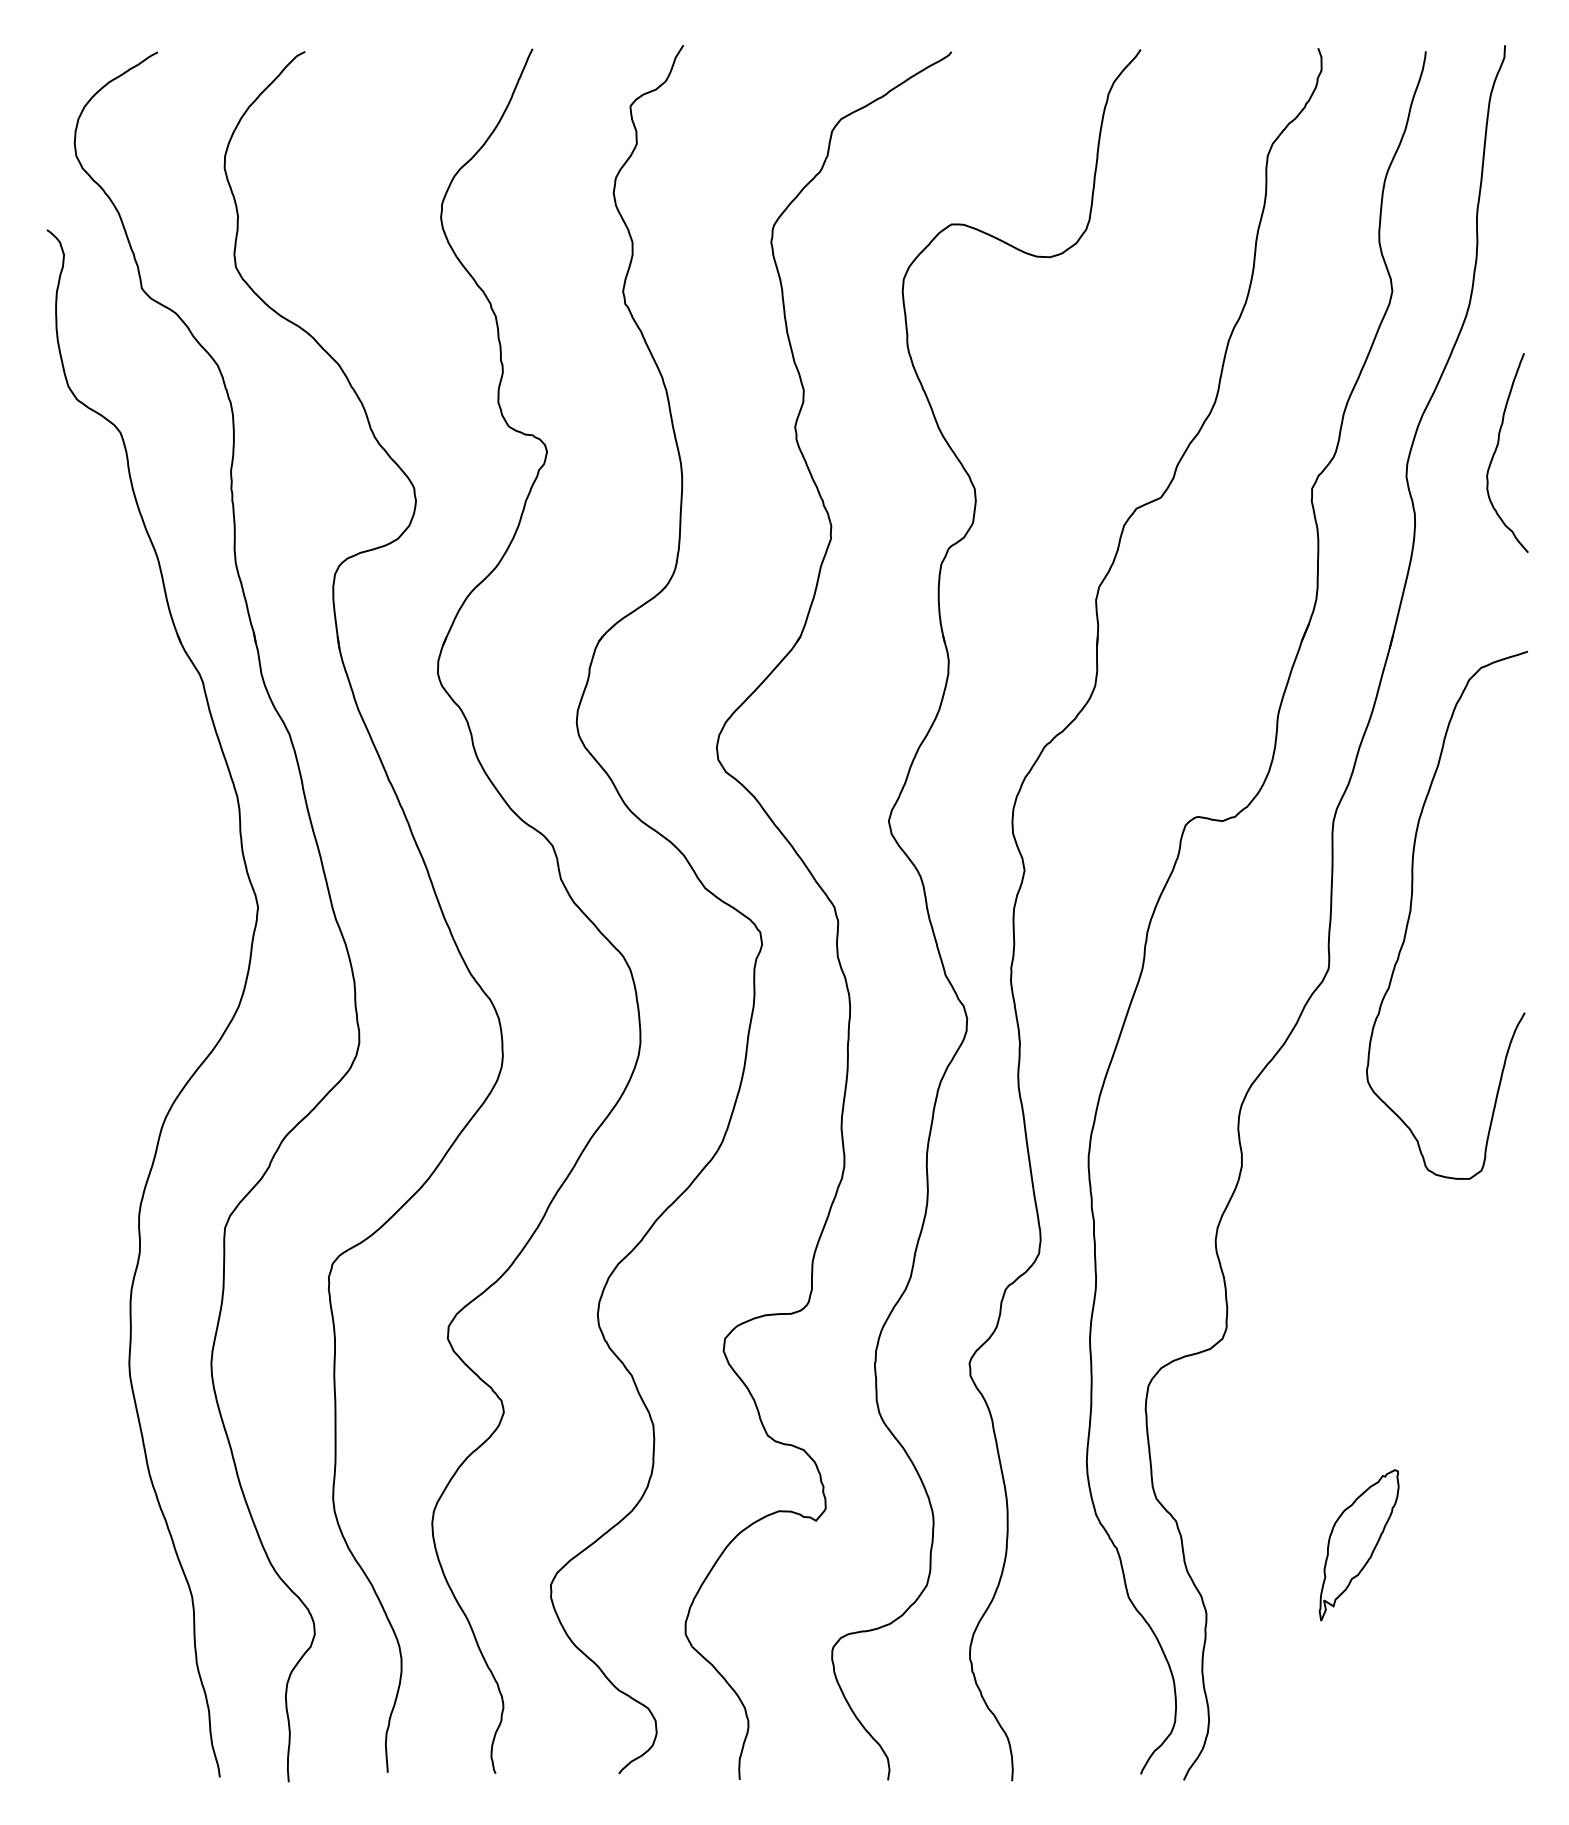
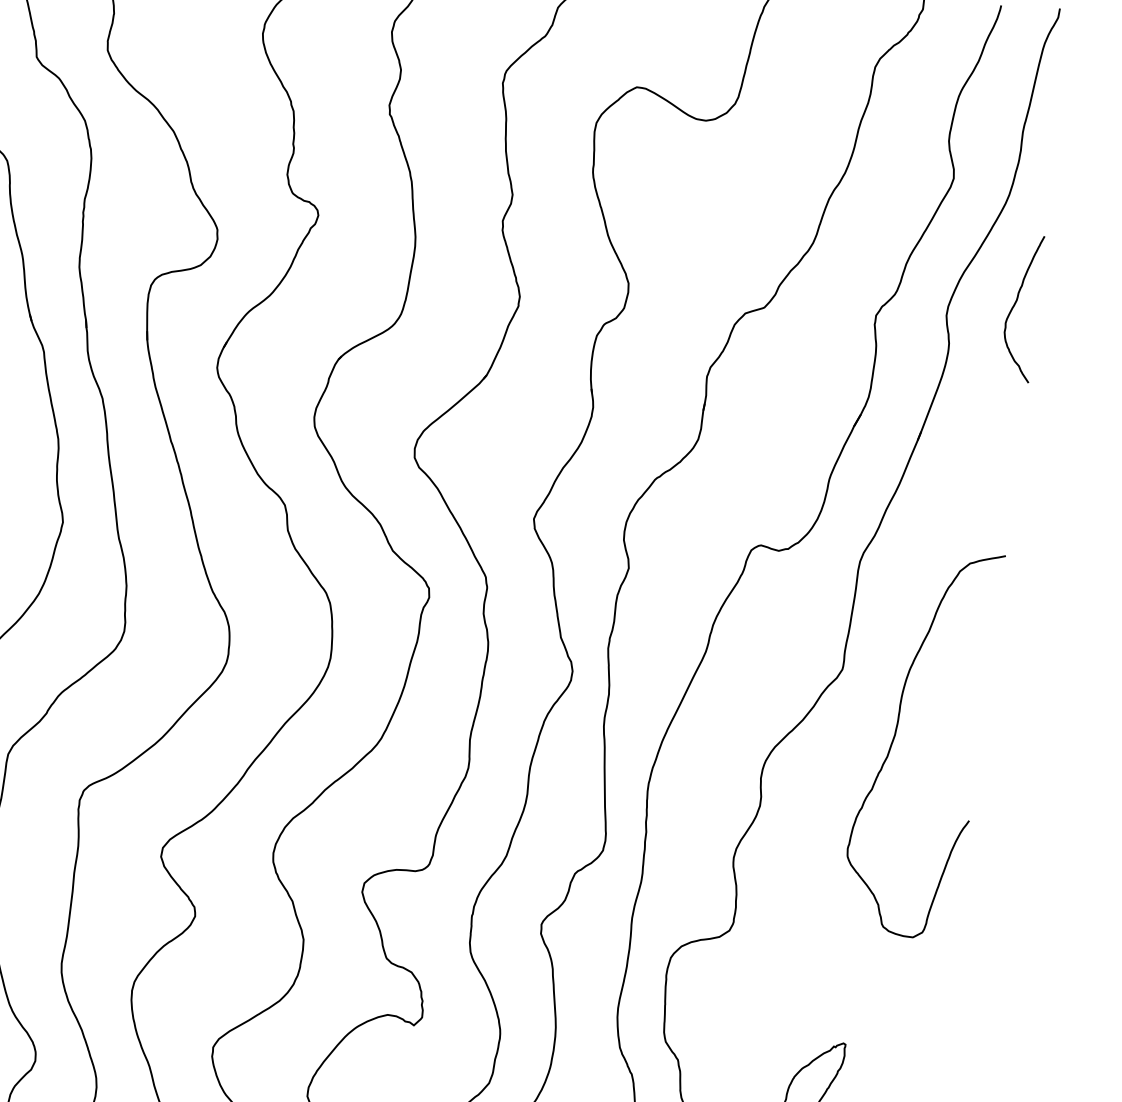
curve: (1411, 911) -> (895, 735), moved

